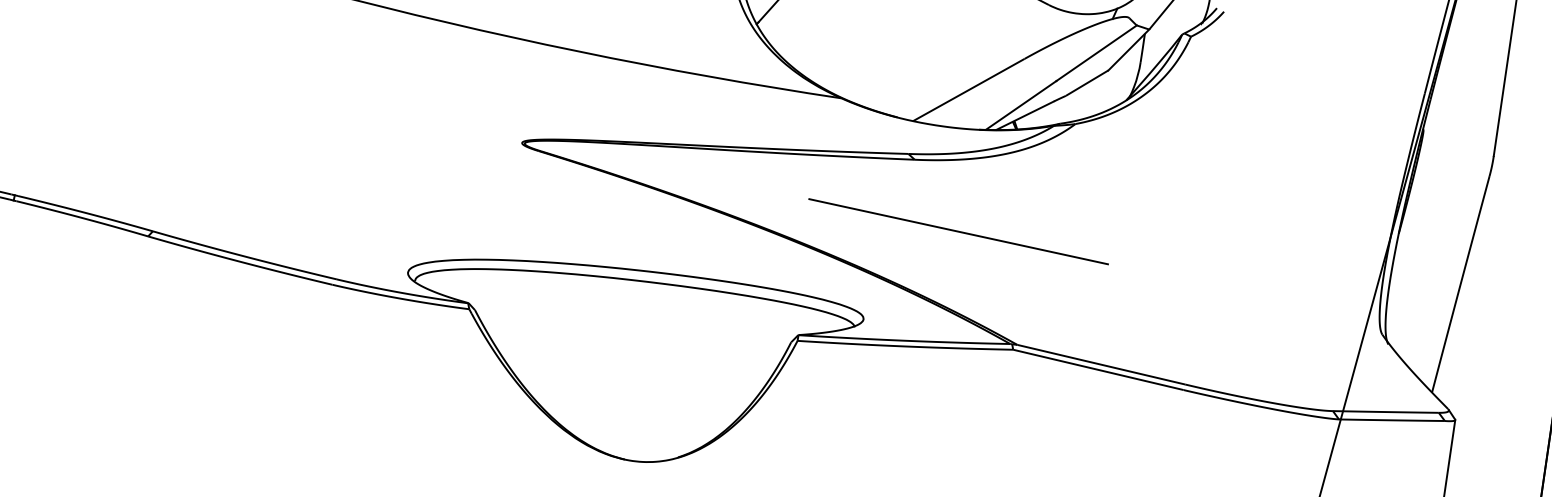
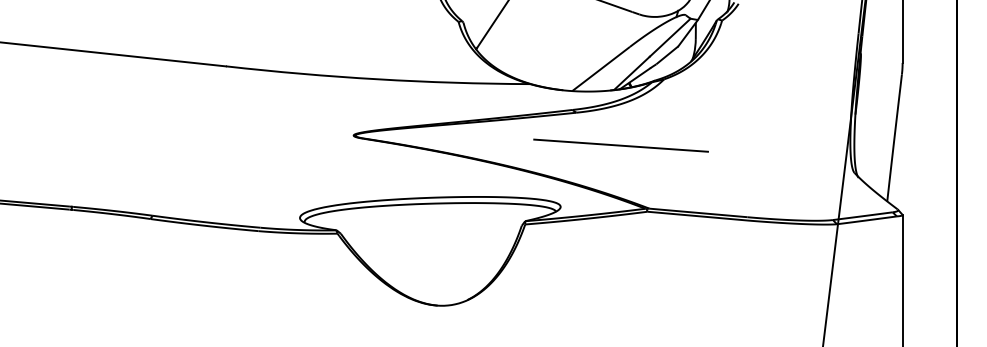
line: (957, 231) -> (620, 145), moved

